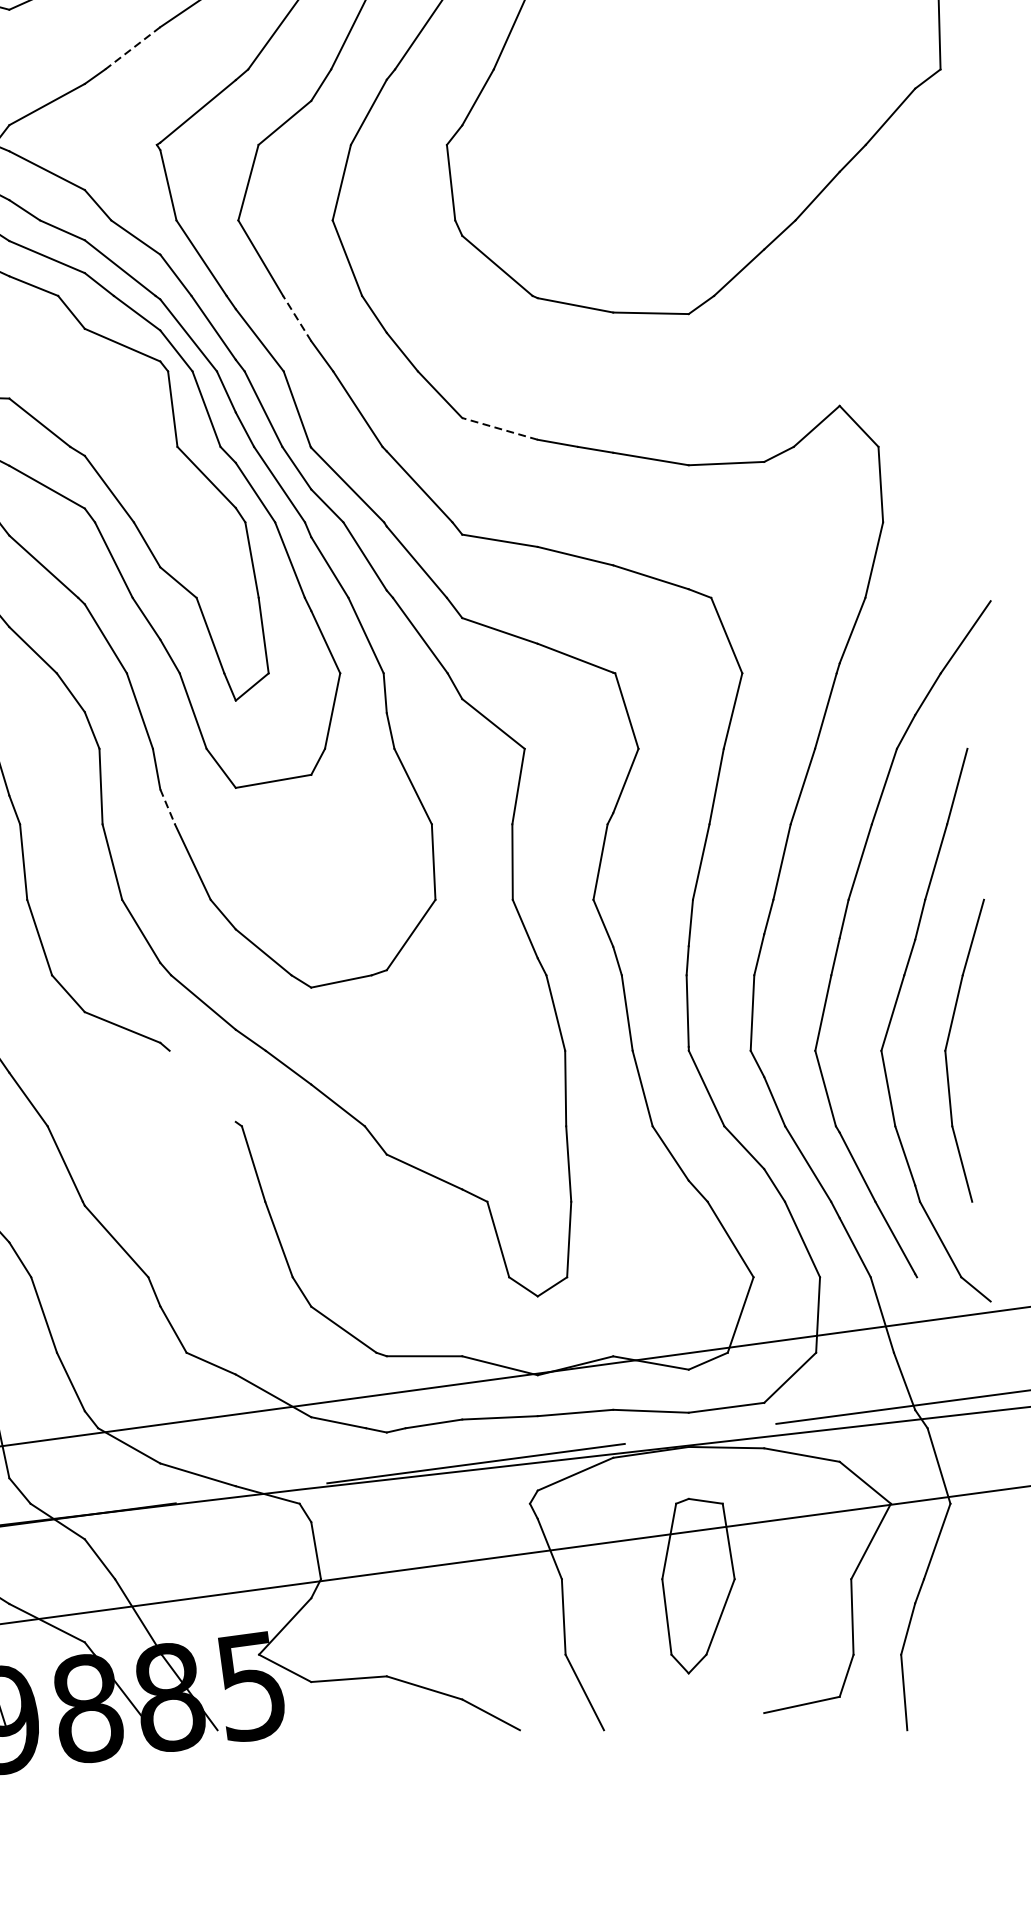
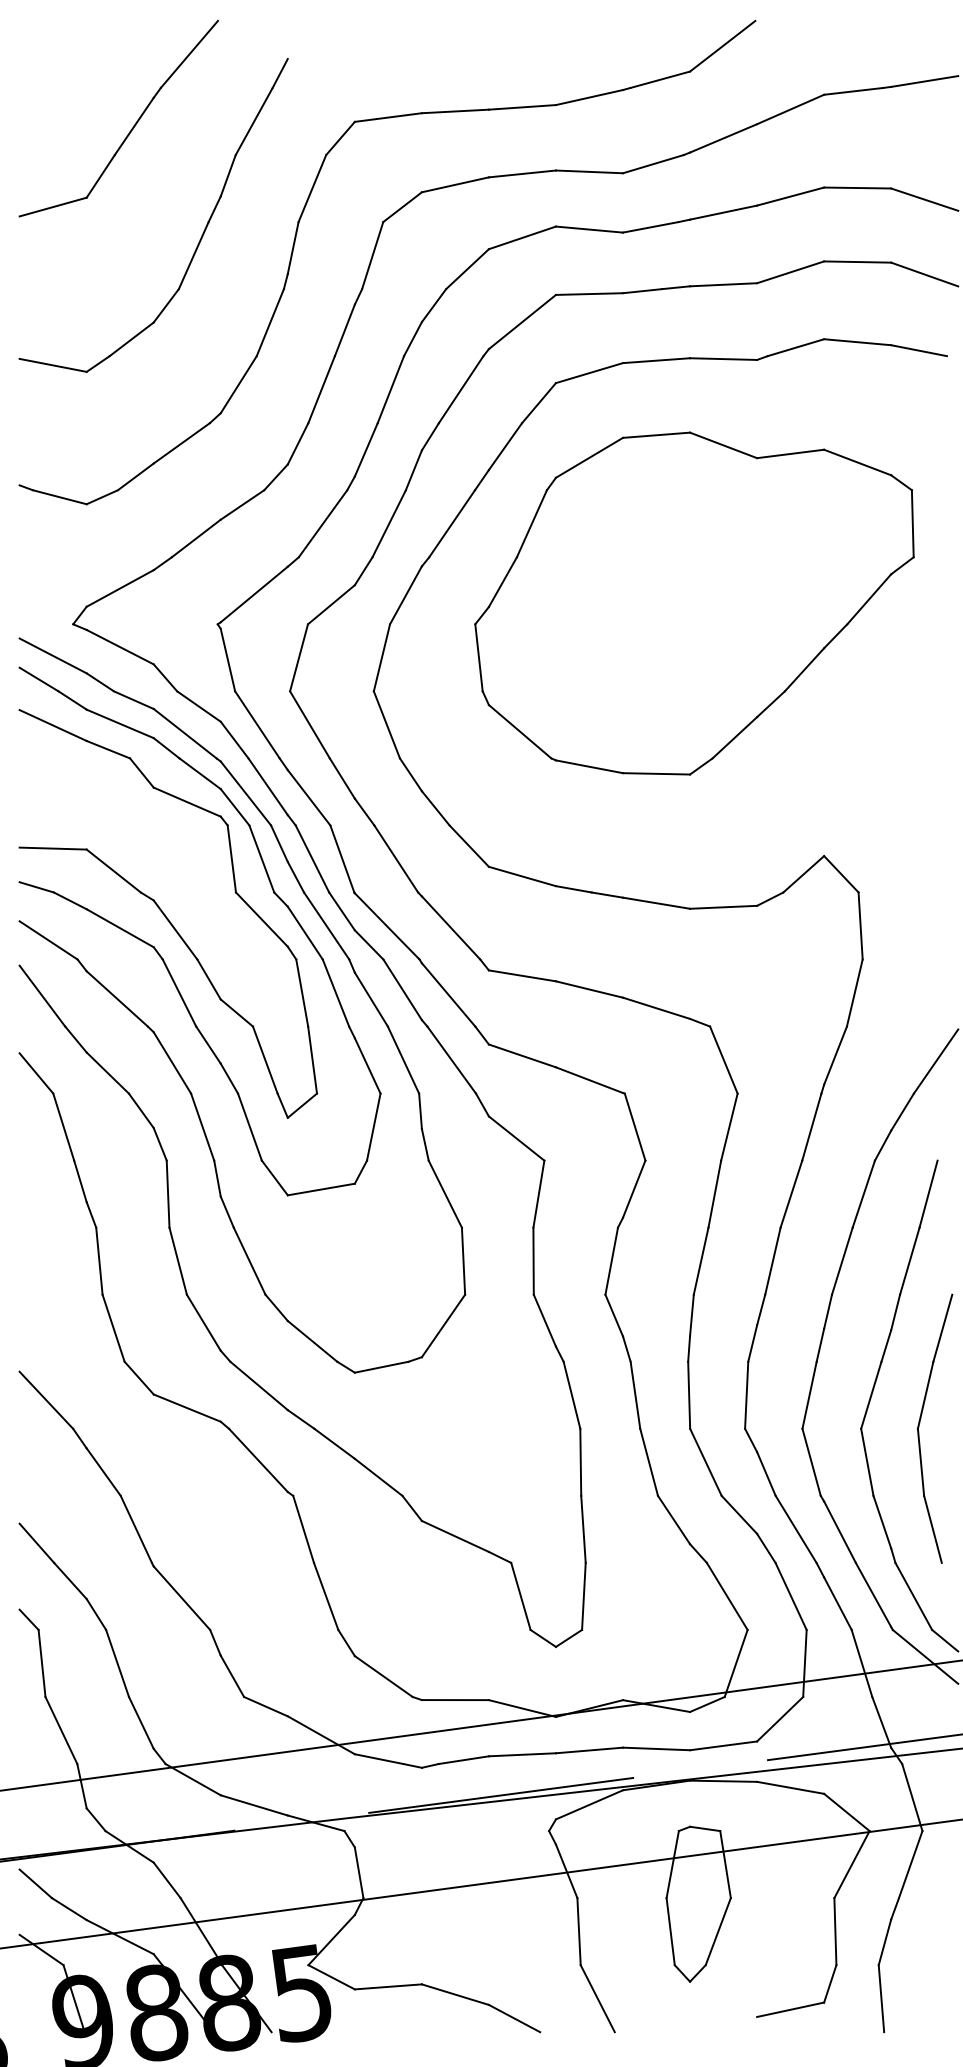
line: (132, 48) -> (196, 538), dashed -> solid
line: (297, 318) -> (342, 778), dashed -> solid
line: (500, 428) -> (522, 876), dashed -> solid
line: (167, 807) -> (227, 1212), dashed -> solid
line: (202, 1086) -> (258, 1460), added
line: (953, 1307) -> (925, 1656), added

